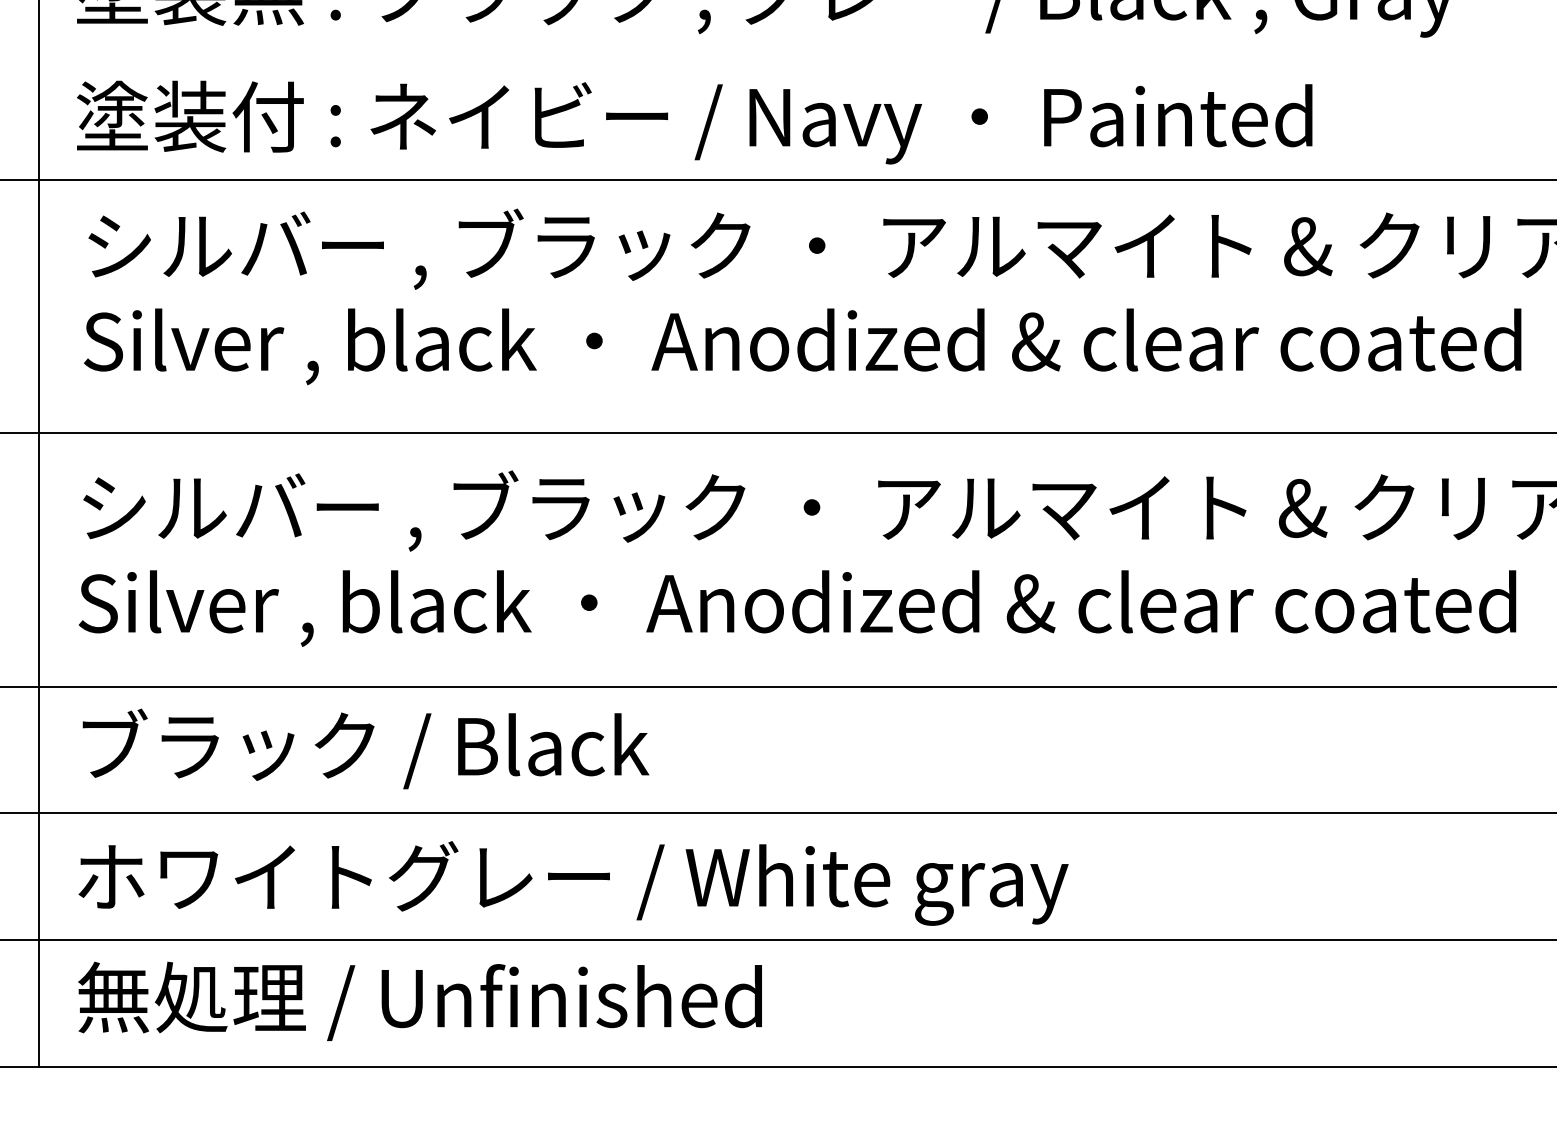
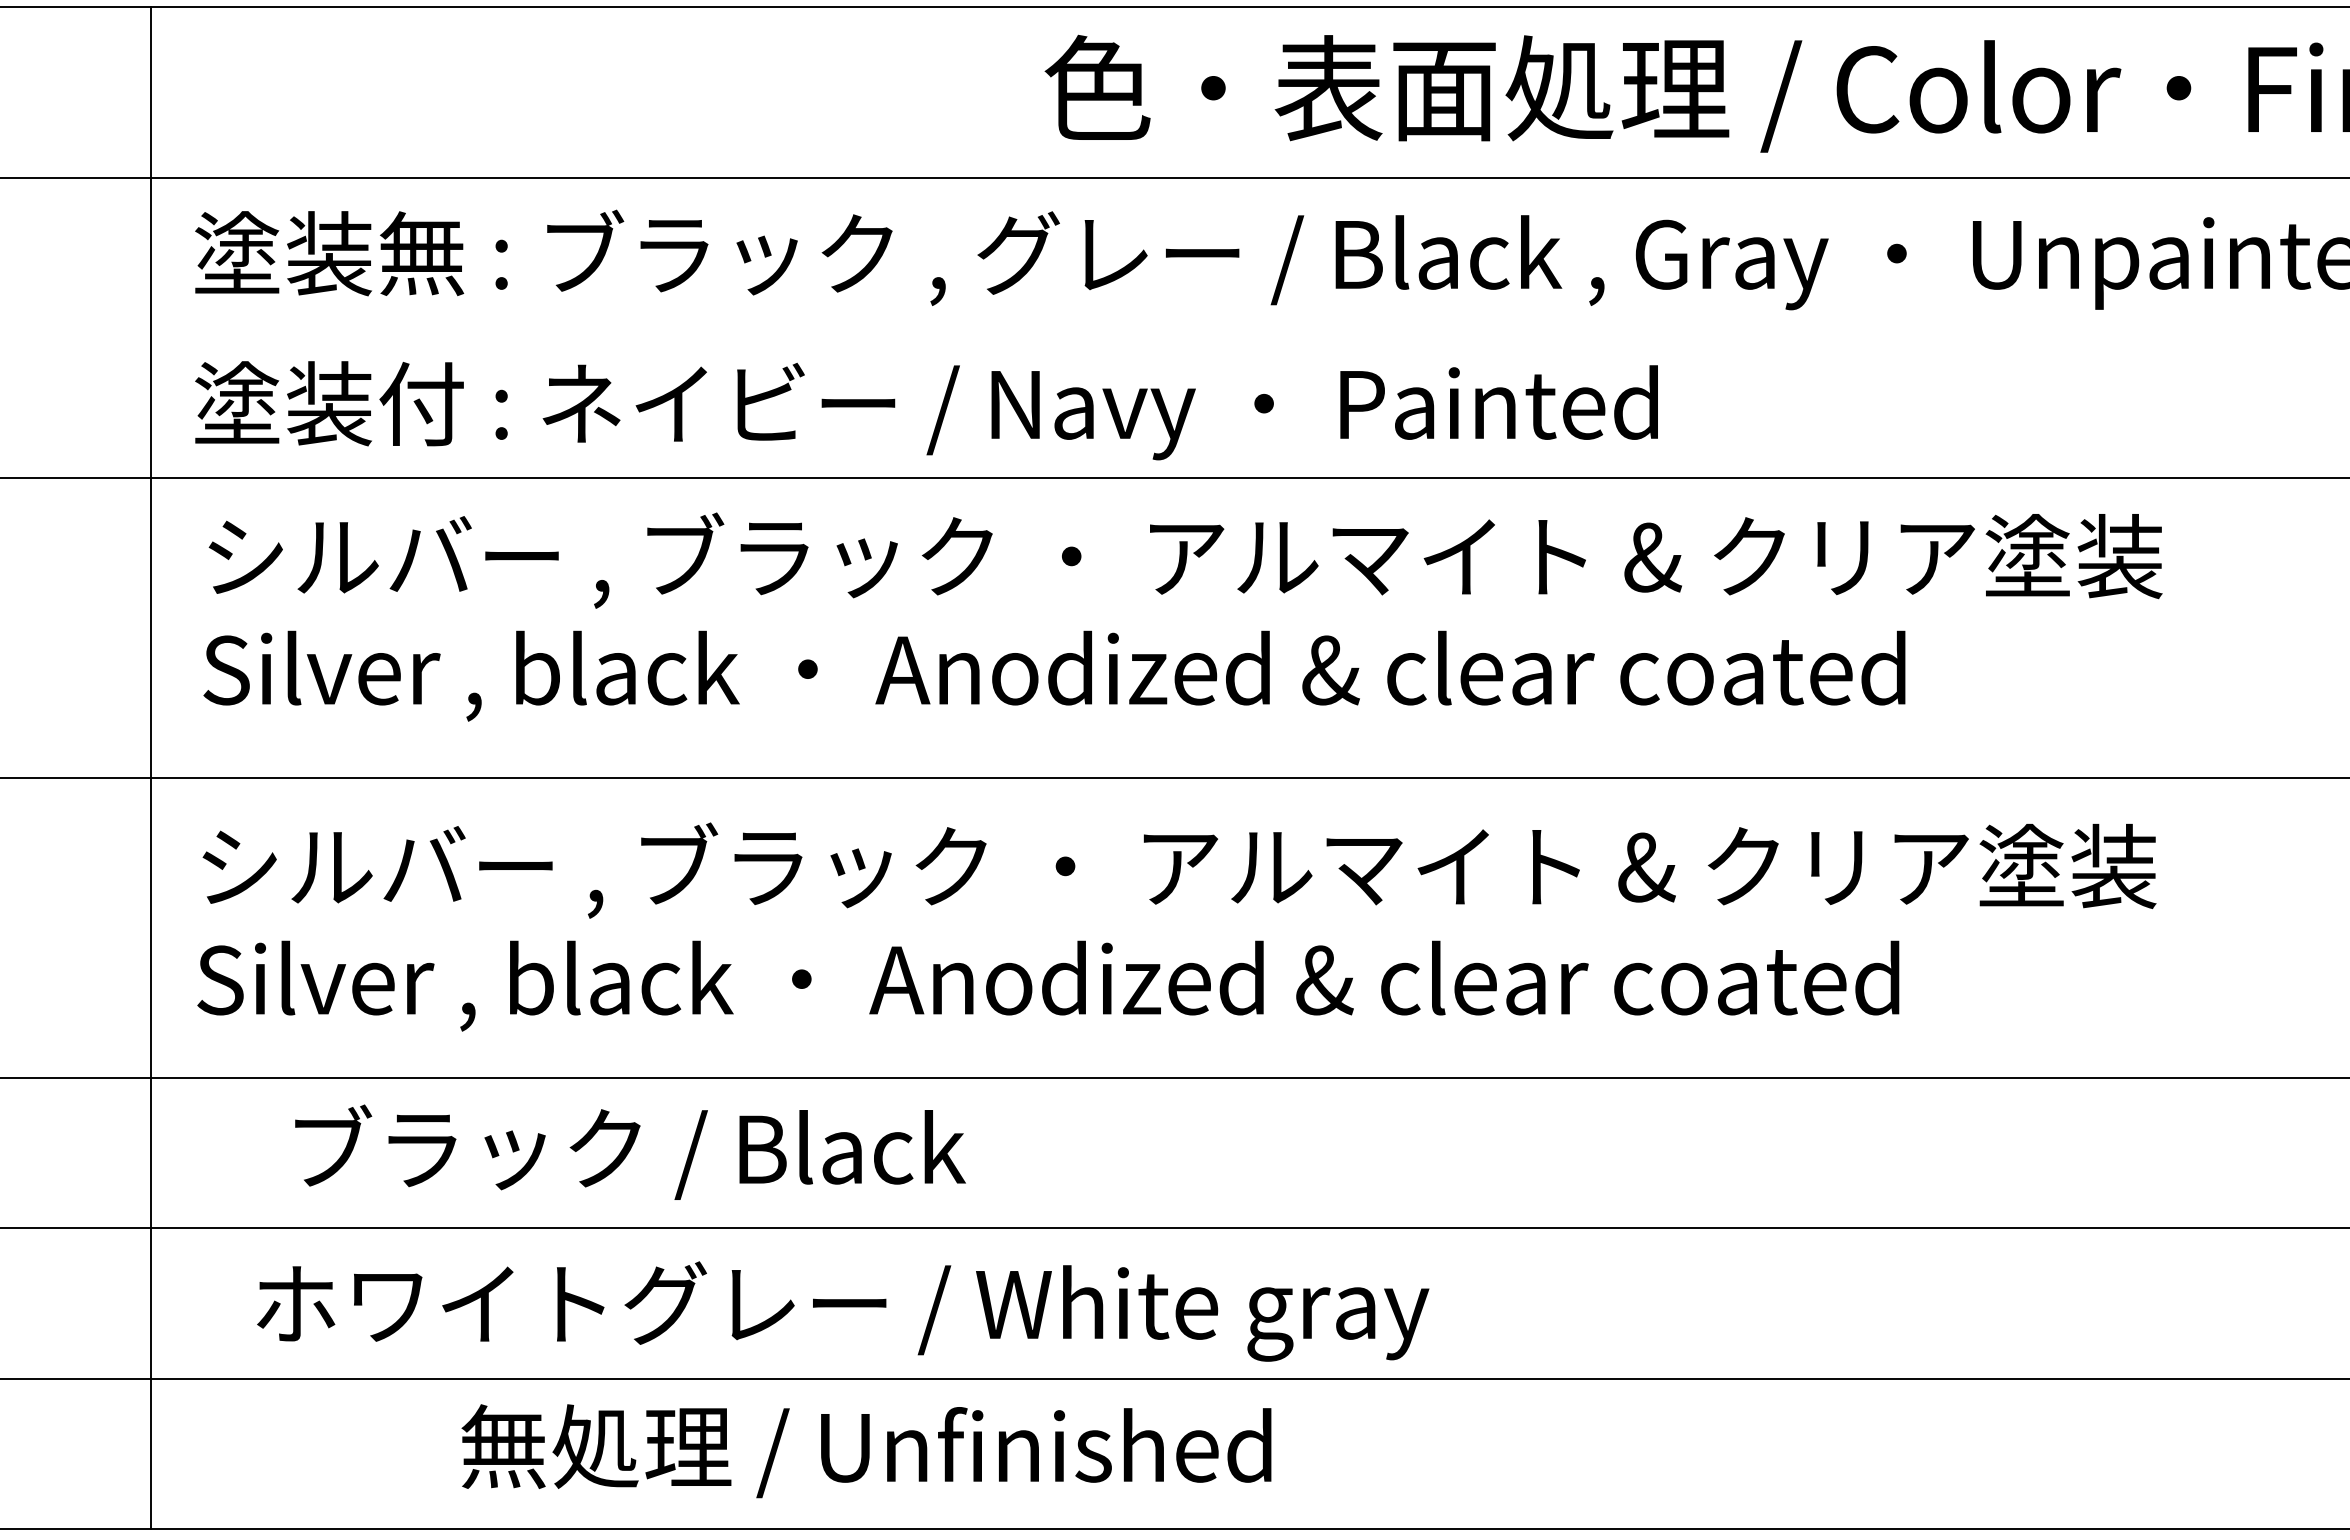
text: (366, 748) -> (630, 1151), moved
text: (573, 883) -> (843, 1311), moved
text: (420, 1001) -> (866, 1451), moved

